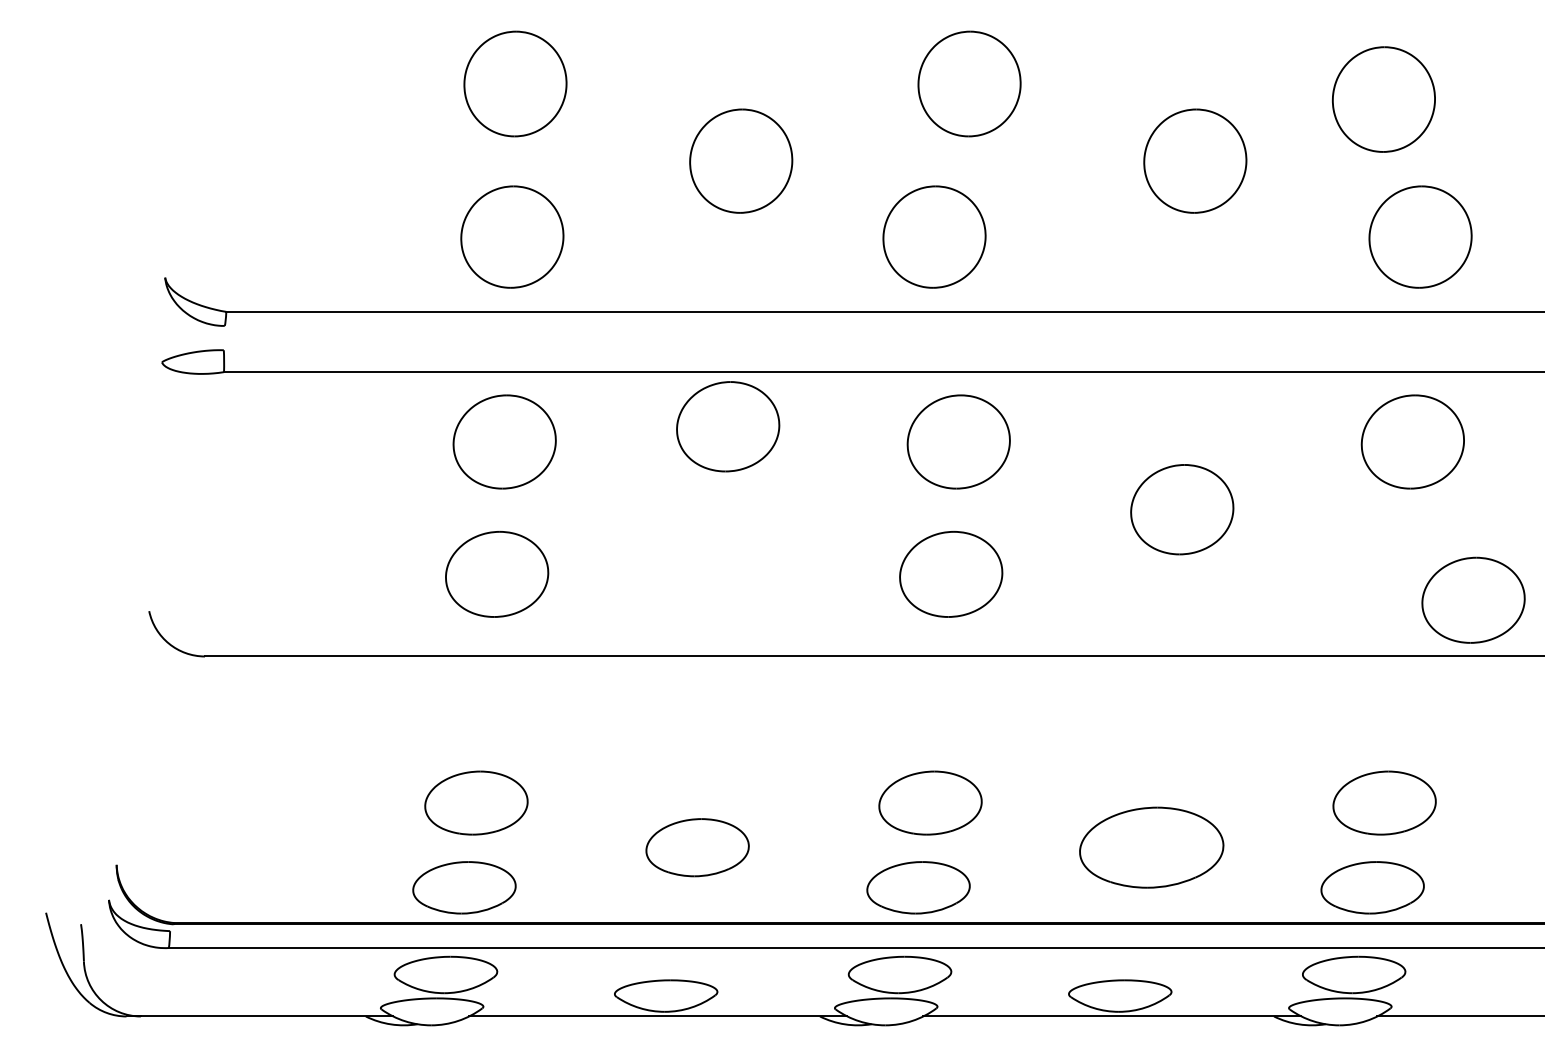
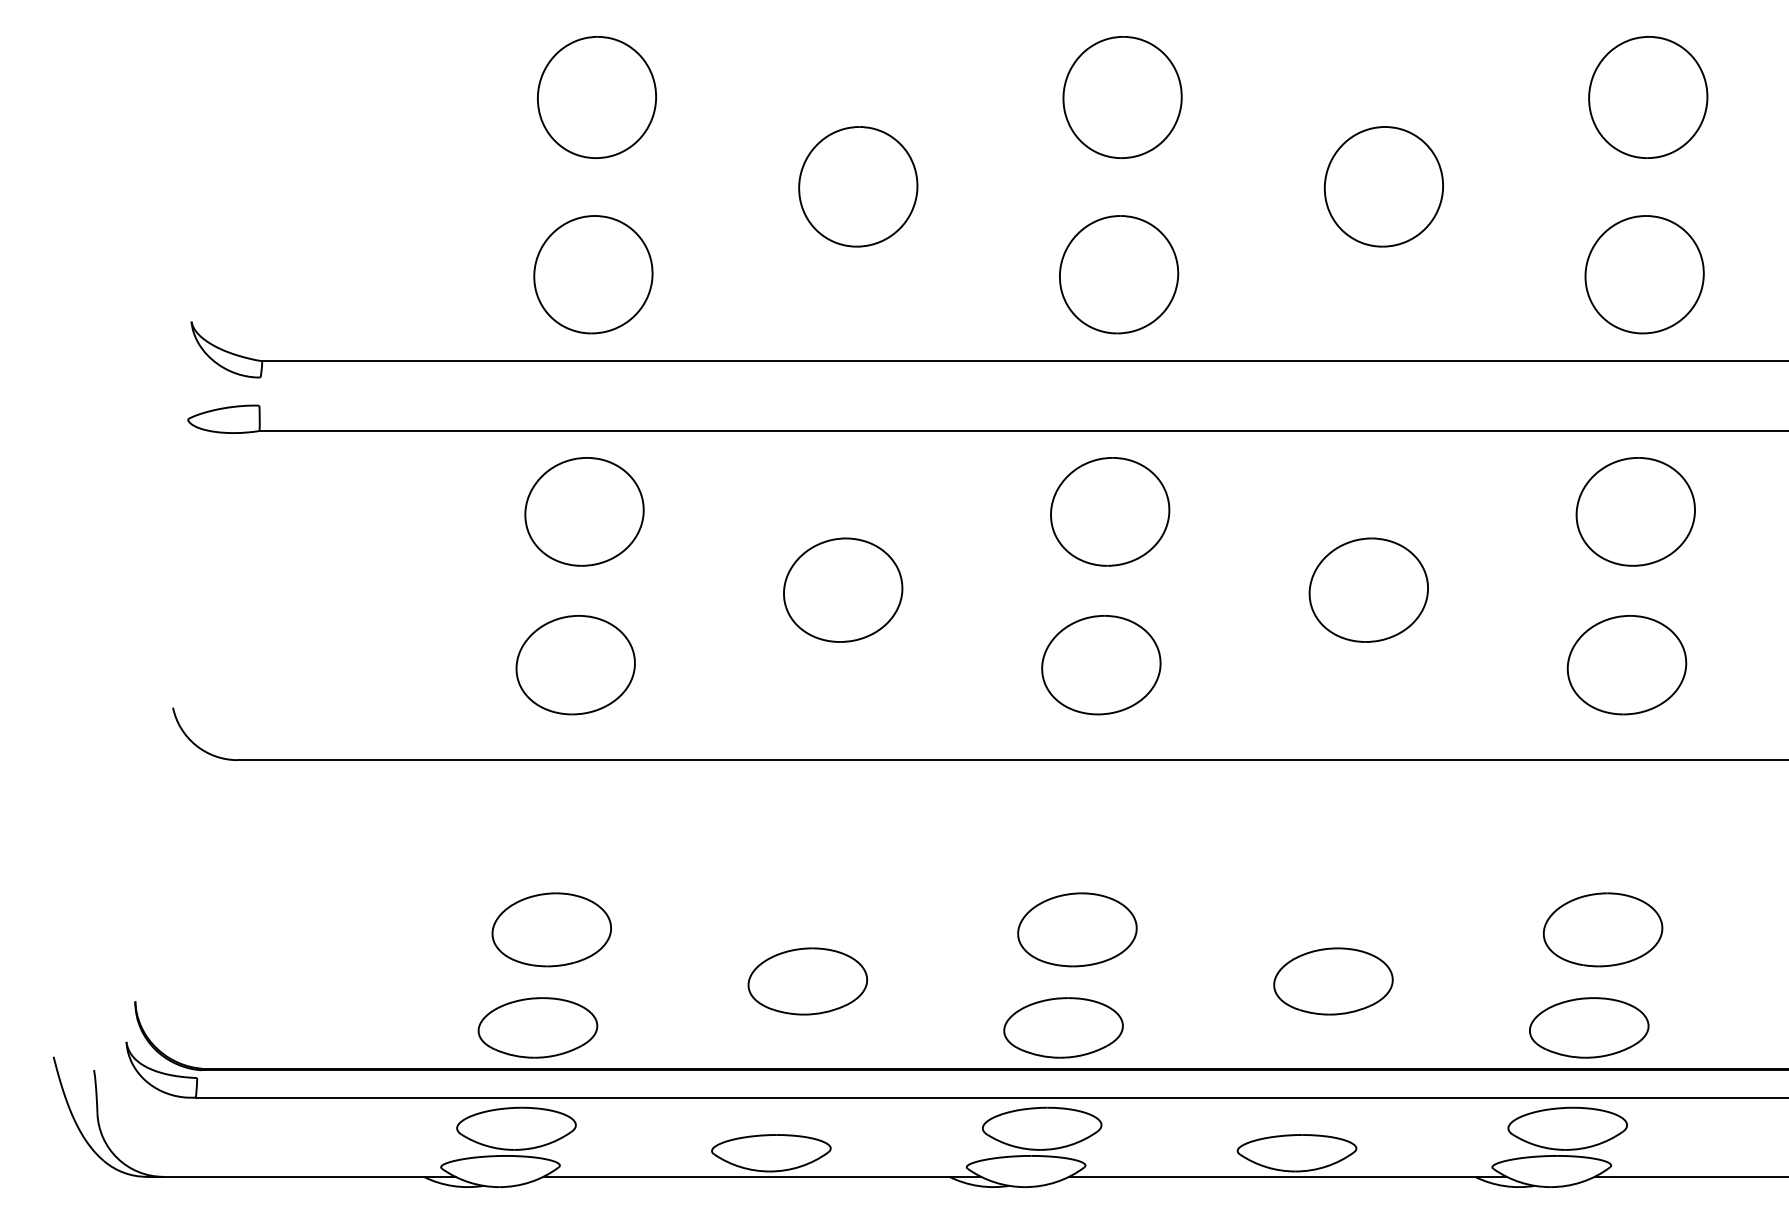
part: (1384, 99) -> (1648, 97), moved
part: (934, 236) -> (1119, 274), moved
part: (728, 426) -> (843, 589), moved
part: (1473, 600) -> (1626, 665), moved
part: (1151, 847) -> (1333, 981), size x0.71

